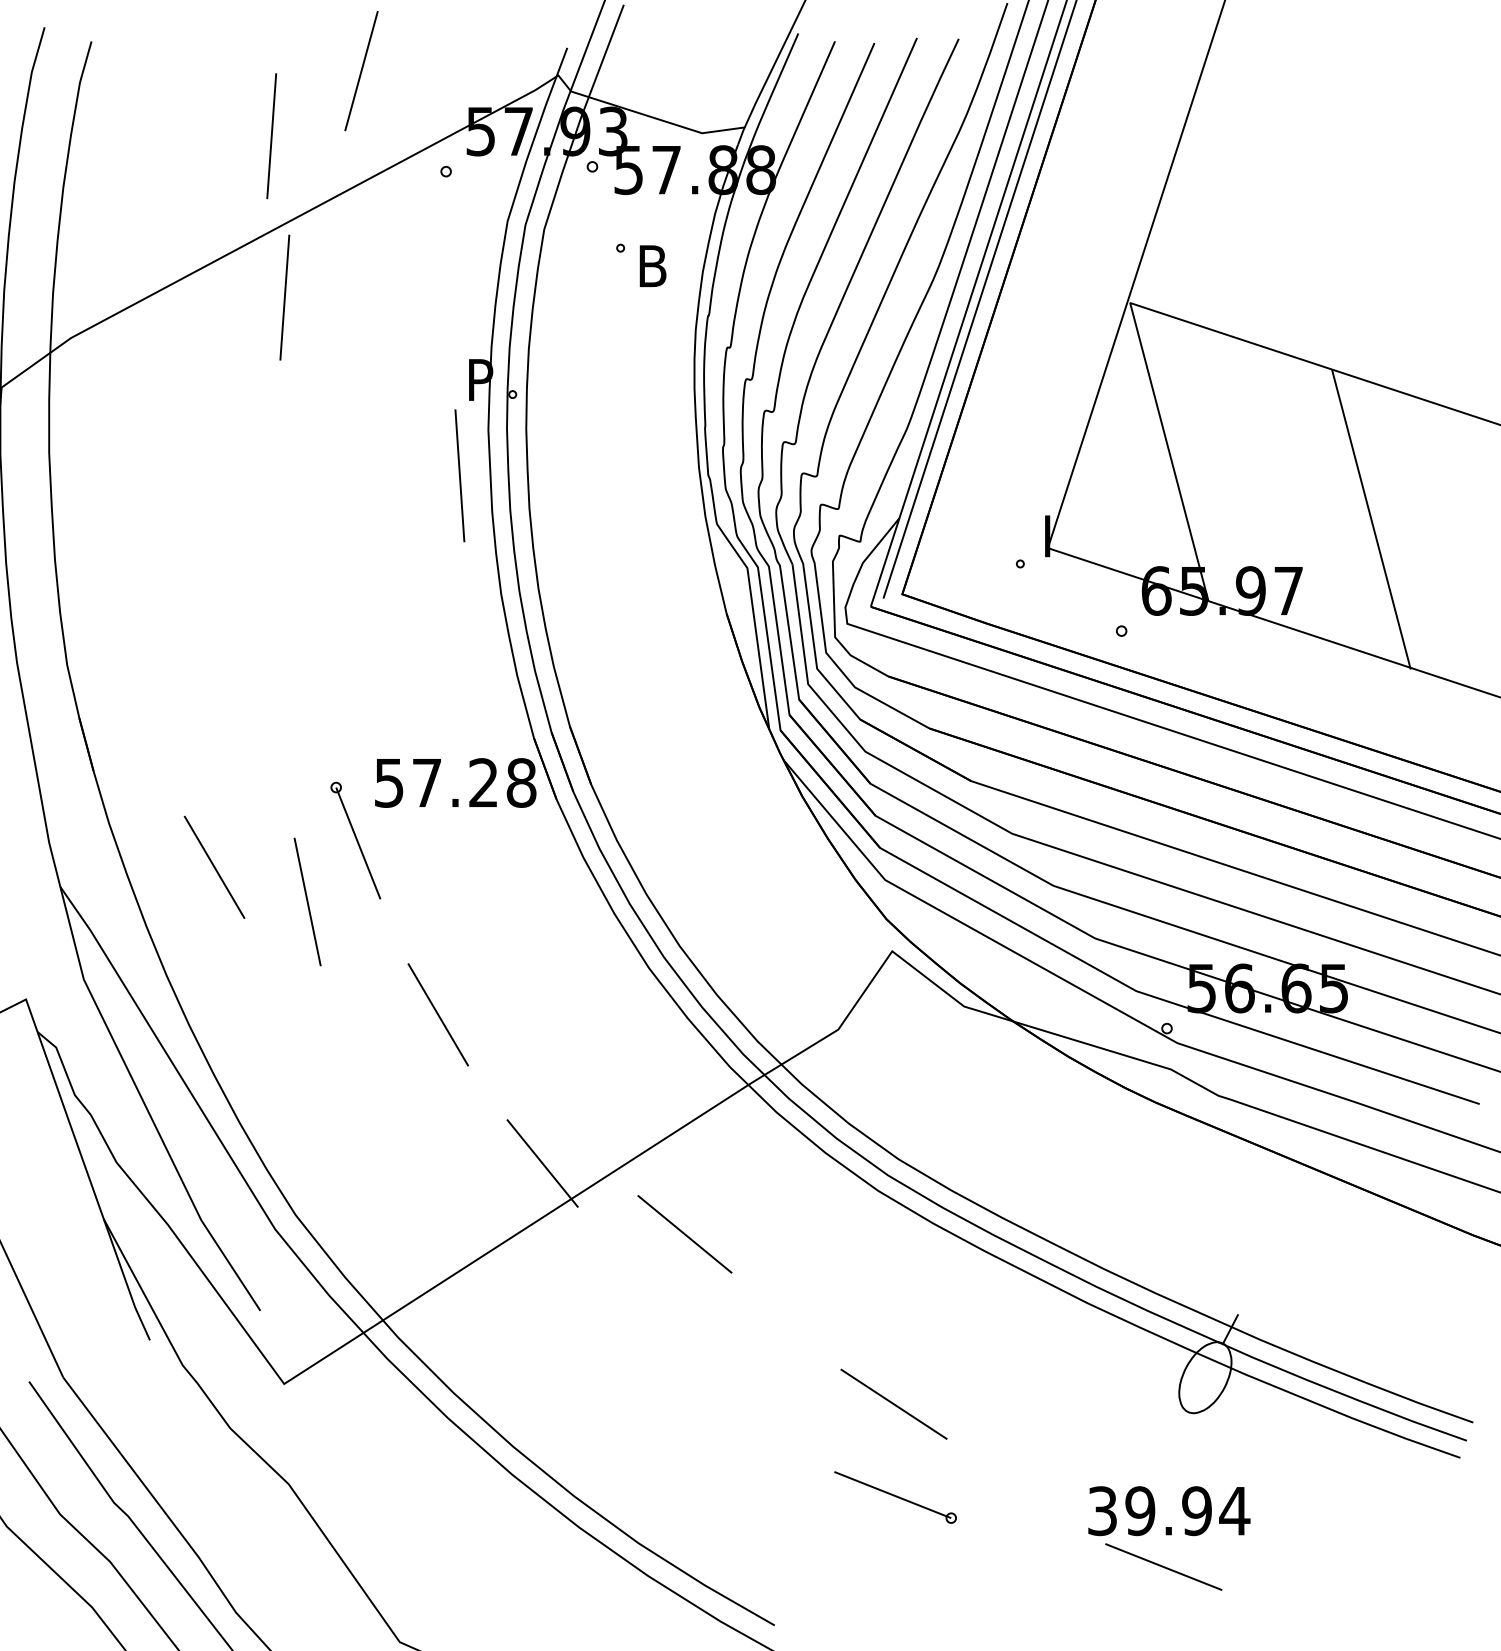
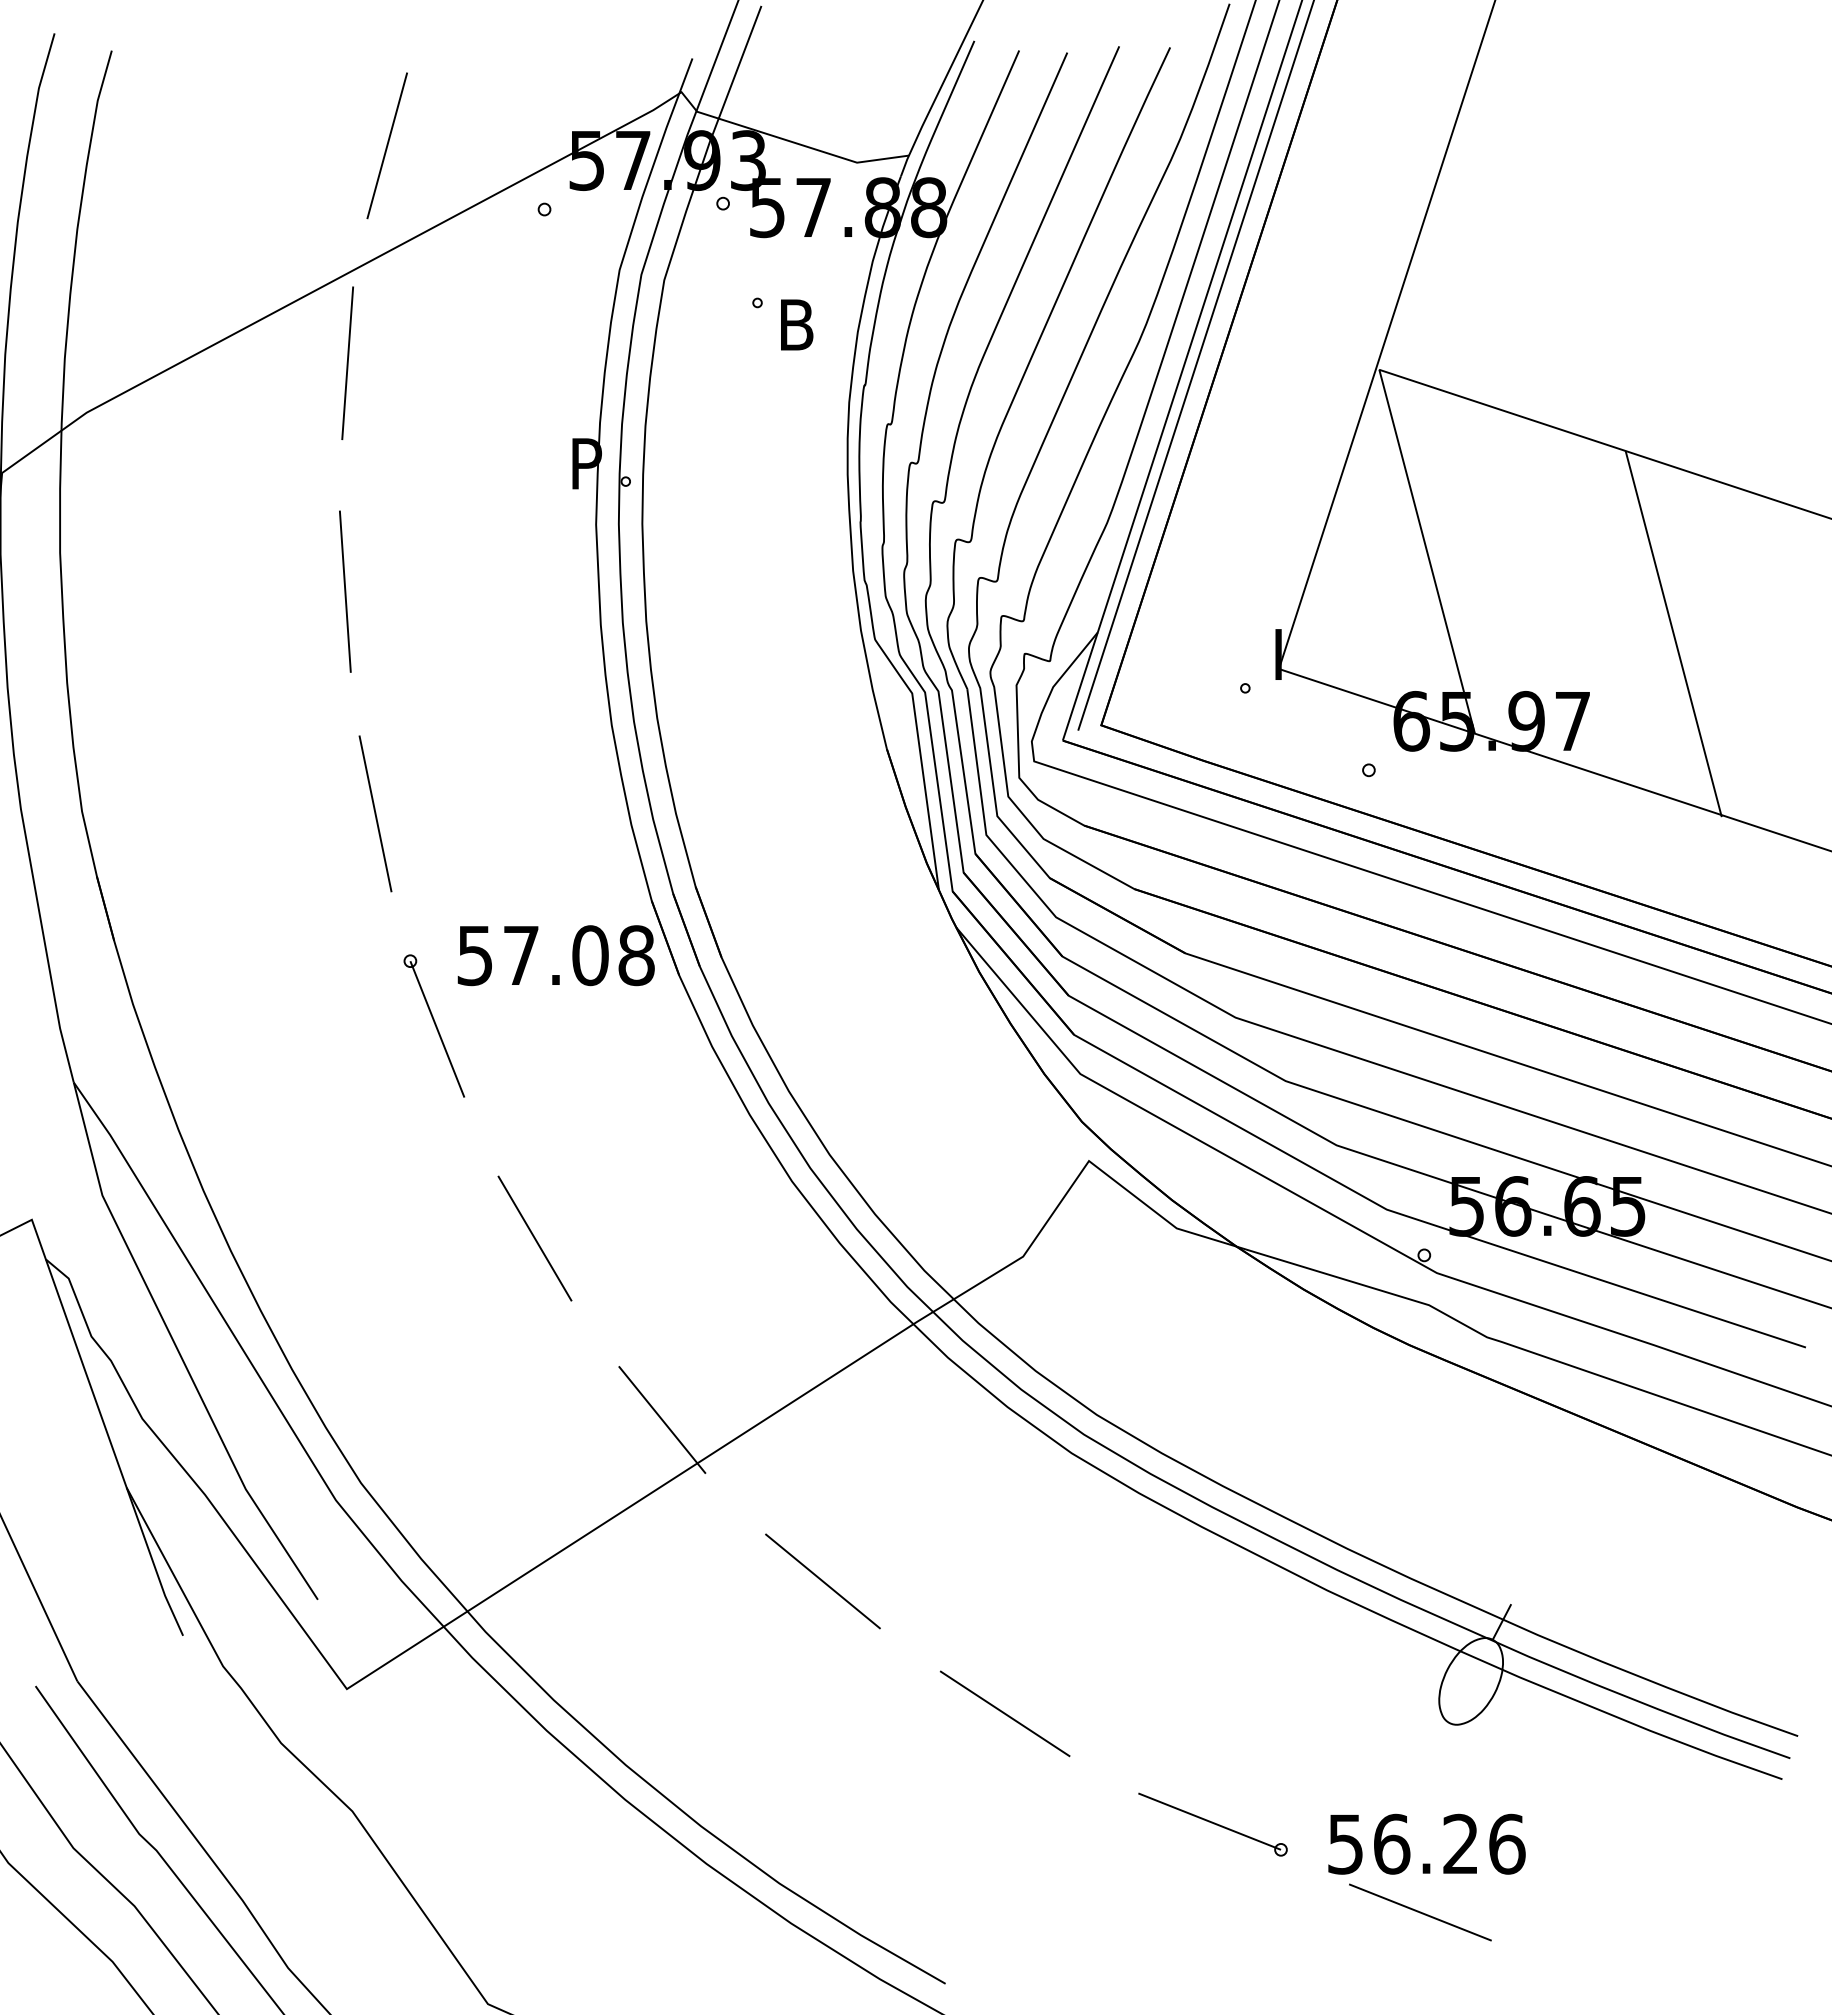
line: (360, 70) -> (386, 145), moved
line: (271, 135) -> (331, 165), removed
line: (460, 475) -> (345, 591), moved
text: (483, 782) -> (590, 955), 57.28 -> 57.08
line: (214, 867) -> (261, 1058), removed
line: (307, 901) -> (375, 813), moved
line: (684, 1234) -> (822, 1581), moved
line: (893, 1403) -> (1004, 1713), moved
part: (895, 1497) -> (1212, 1824), moved
text: (1169, 1510) -> (1427, 1843), 39.94 -> 56.26

